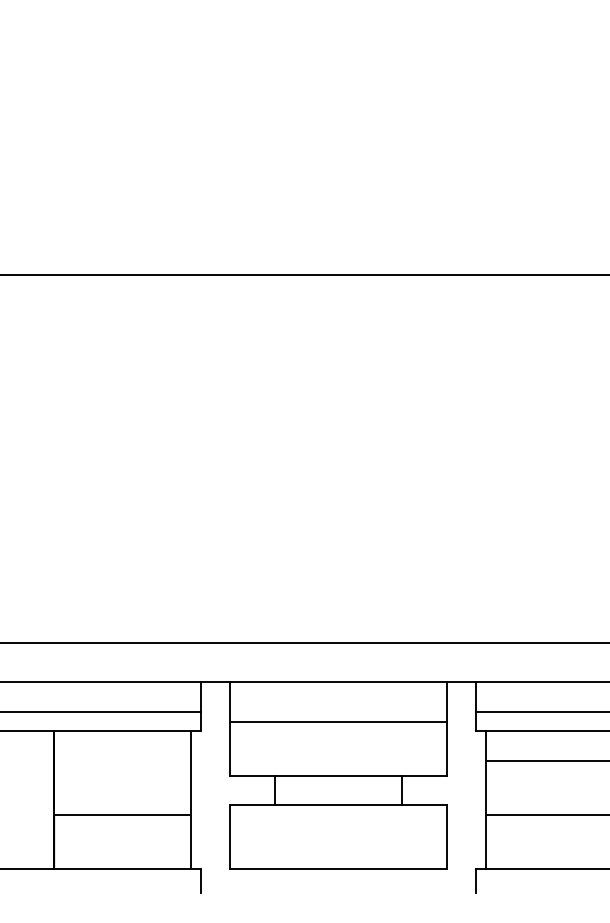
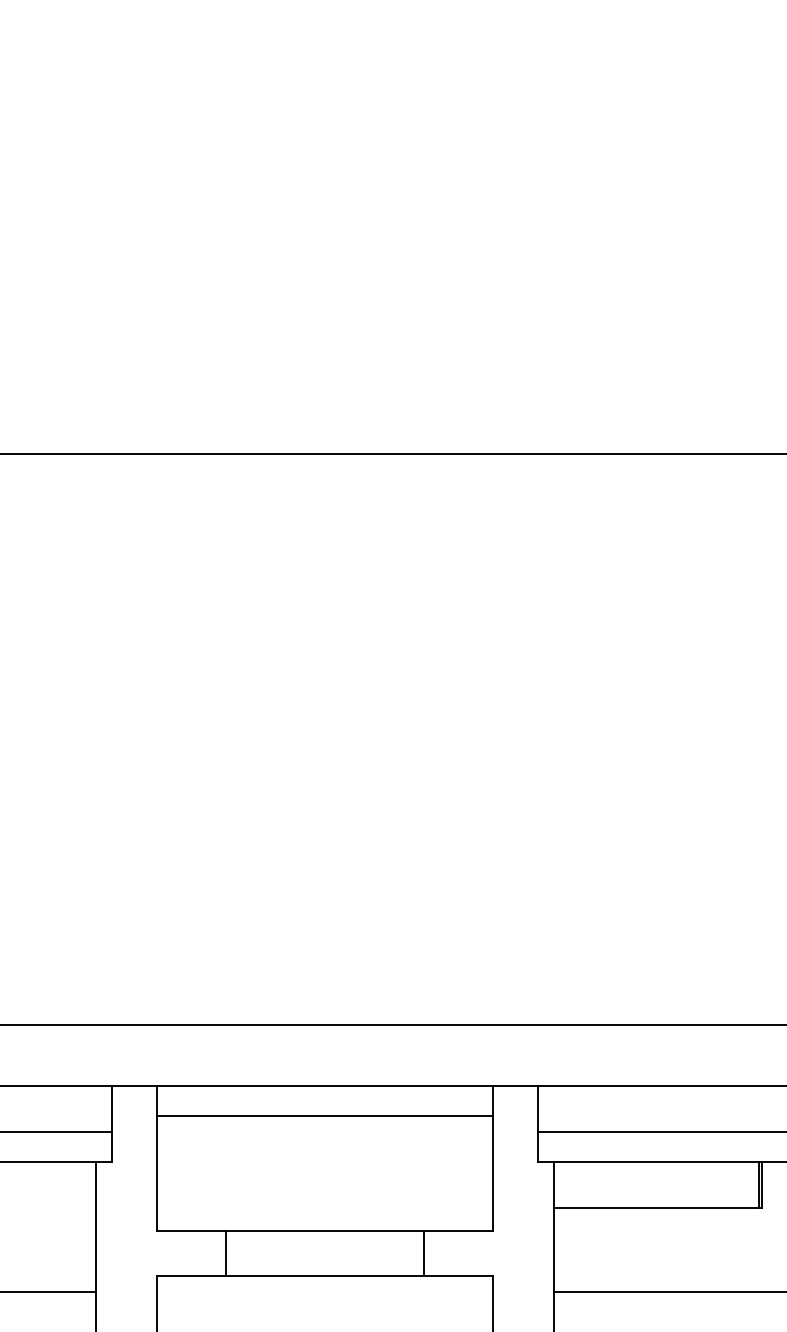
line: (338, 721) -> (325, 1115), moved

